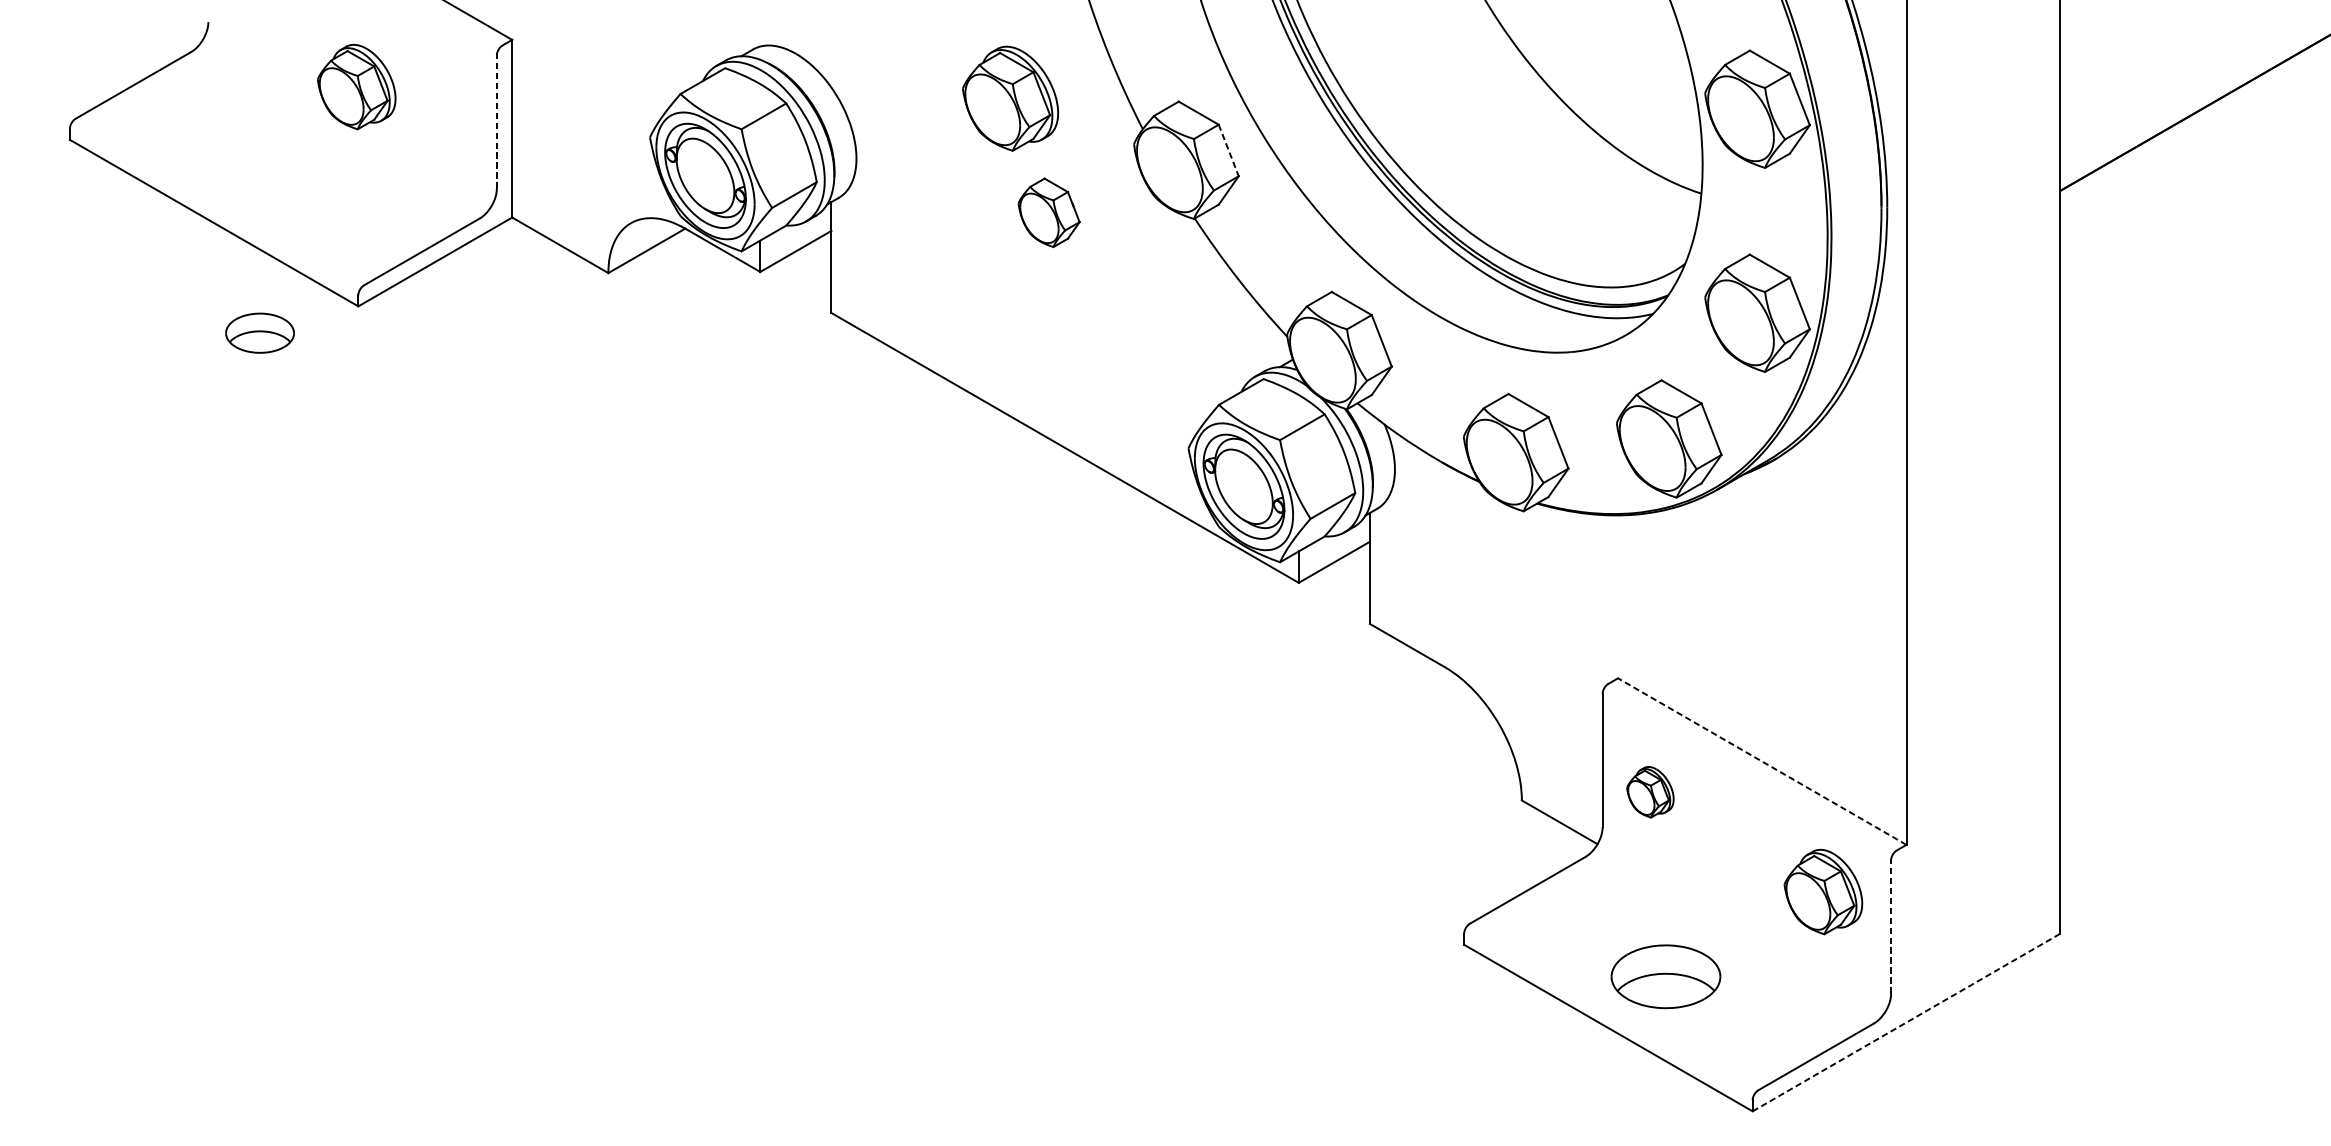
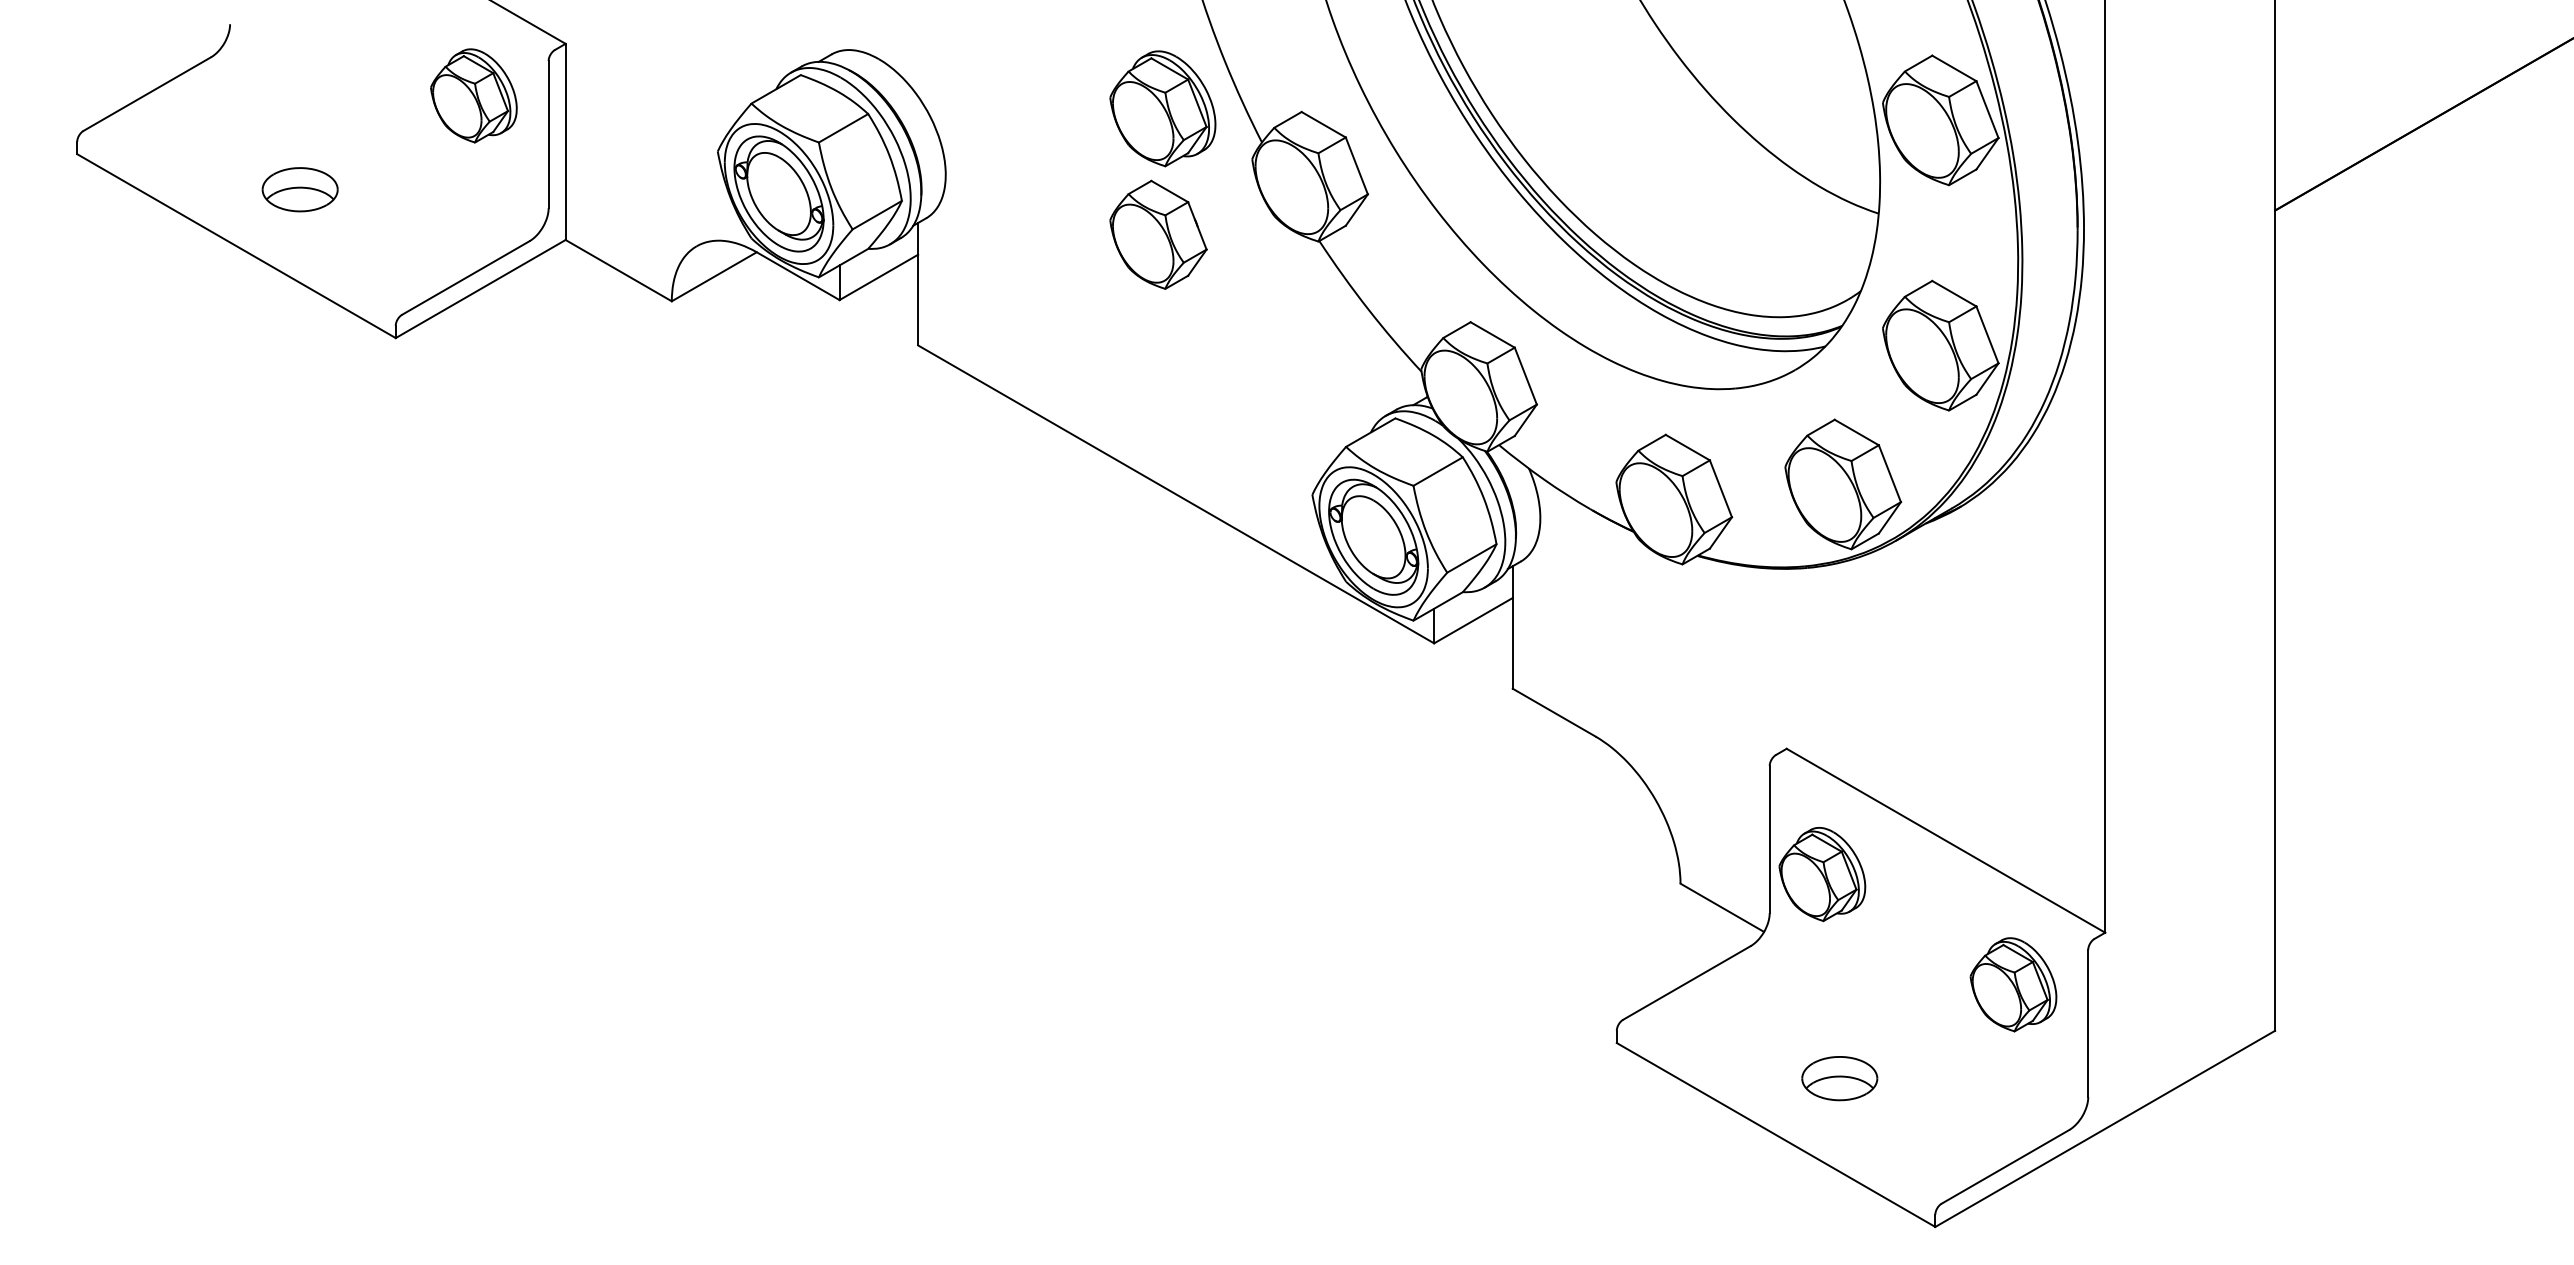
part: (356, 86) -> (473, 95), moved
part: (1010, 98) -> (1162, 108), moved
line: (496, 122) -> (548, 134), dashed -> solid
line: (1228, 150) -> (1356, 165), dashed -> solid
part: (1049, 212) -> (1158, 234), size x1.43
part: (259, 333) -> (299, 189), moved
line: (1761, 761) -> (1945, 840), dashed -> solid
part: (1650, 792) -> (1822, 874), size x1.67
line: (1891, 927) -> (2088, 1023), dashed -> solid
part: (1665, 976) -> (1839, 1078), size x0.62
line: (1906, 1022) -> (2105, 1128), dashed -> solid

